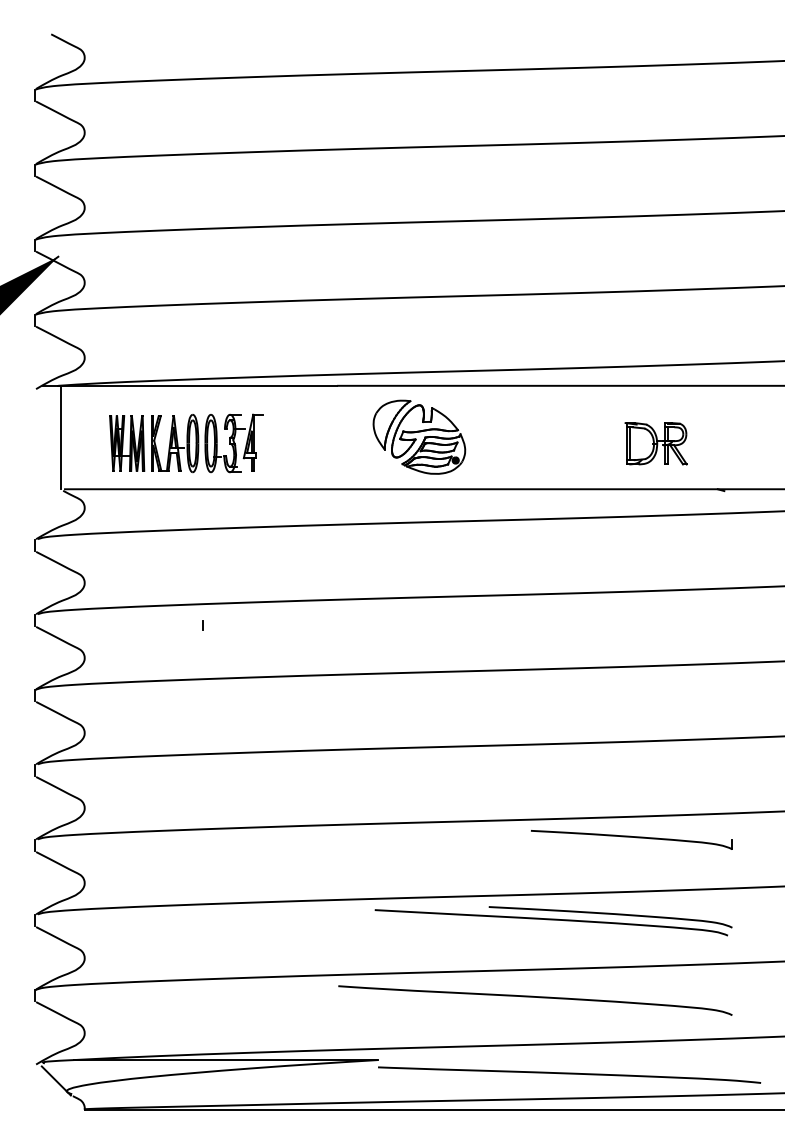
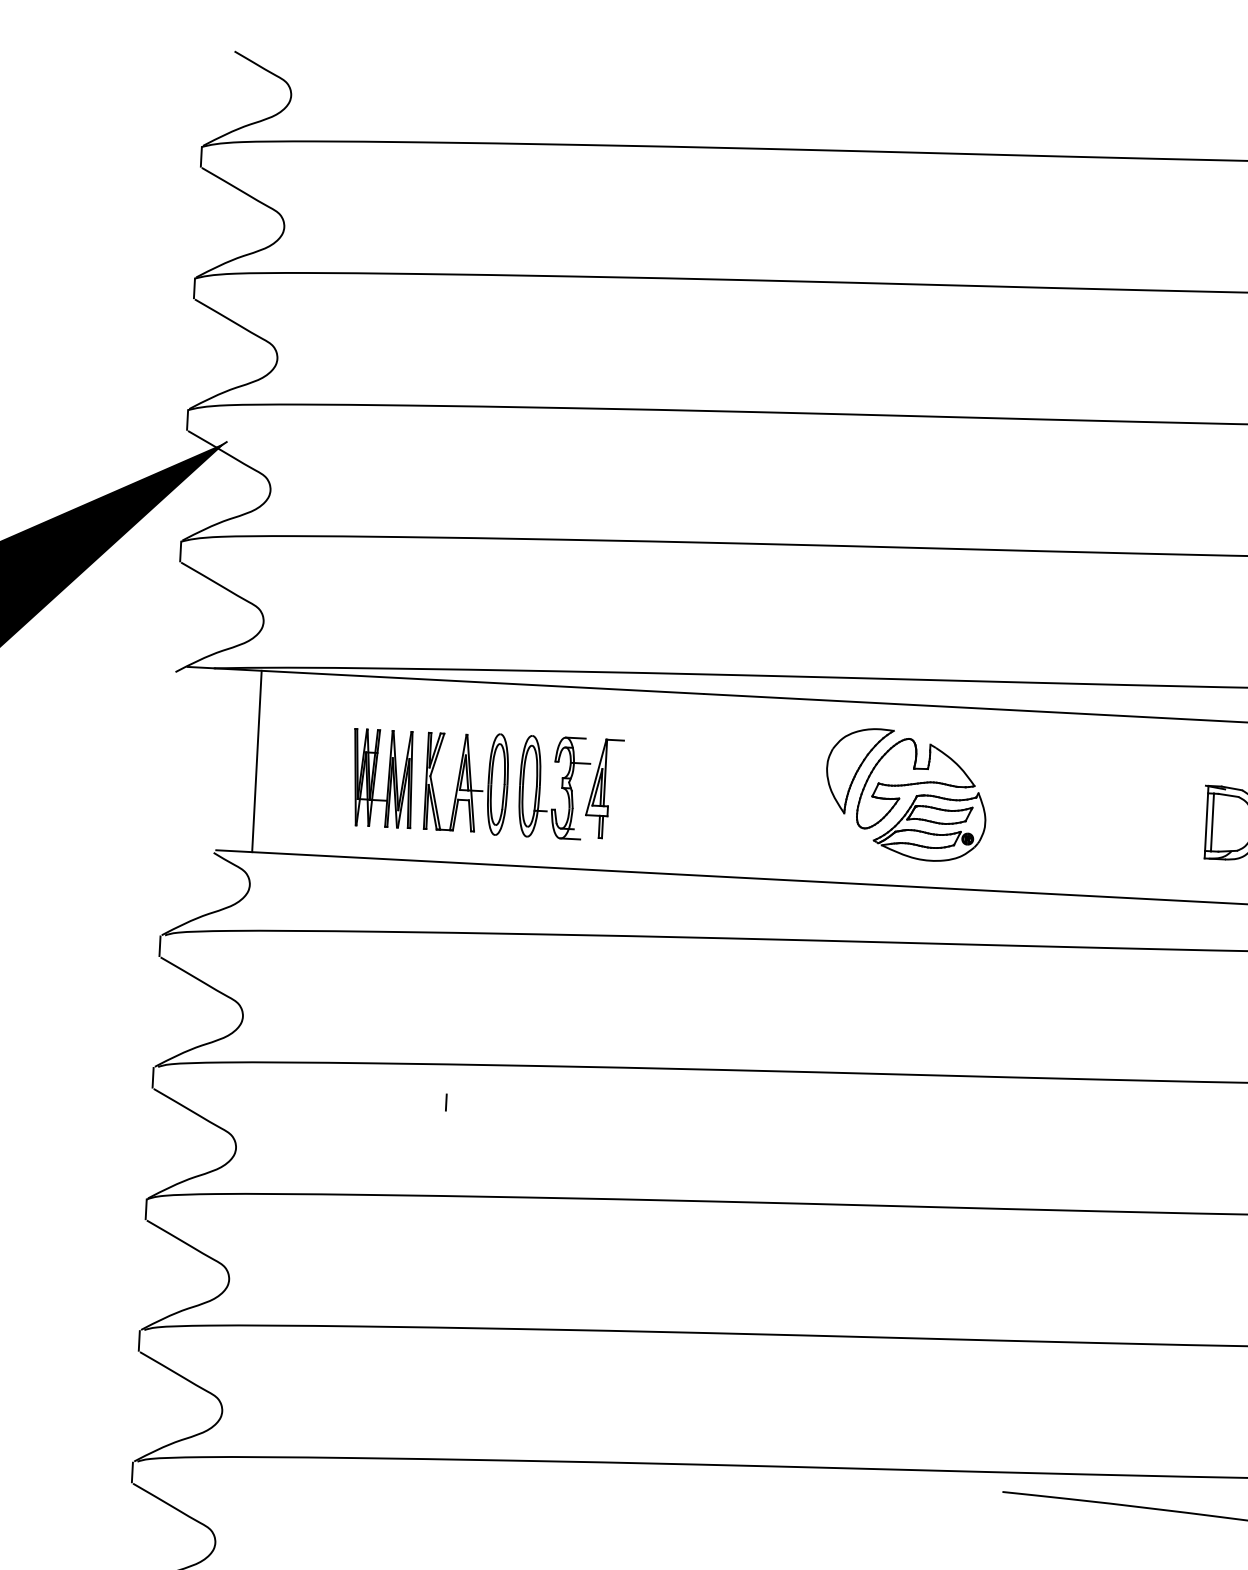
part: (419, 436) -> (906, 793), moved
line: (61, 437) -> (257, 761), moved
part: (186, 443) -> (486, 783), moved

